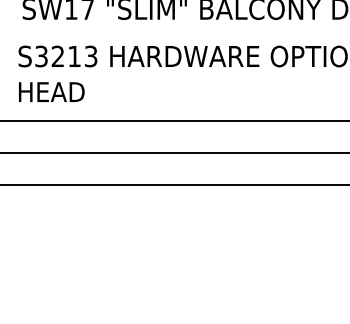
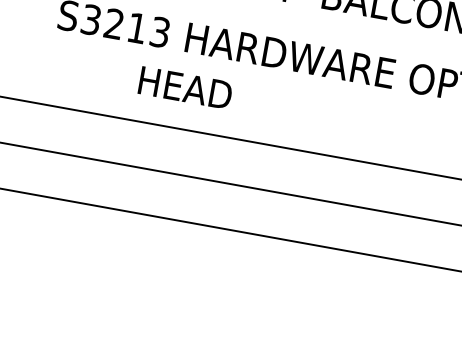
text: (51, 91) -> (185, 87), moved

